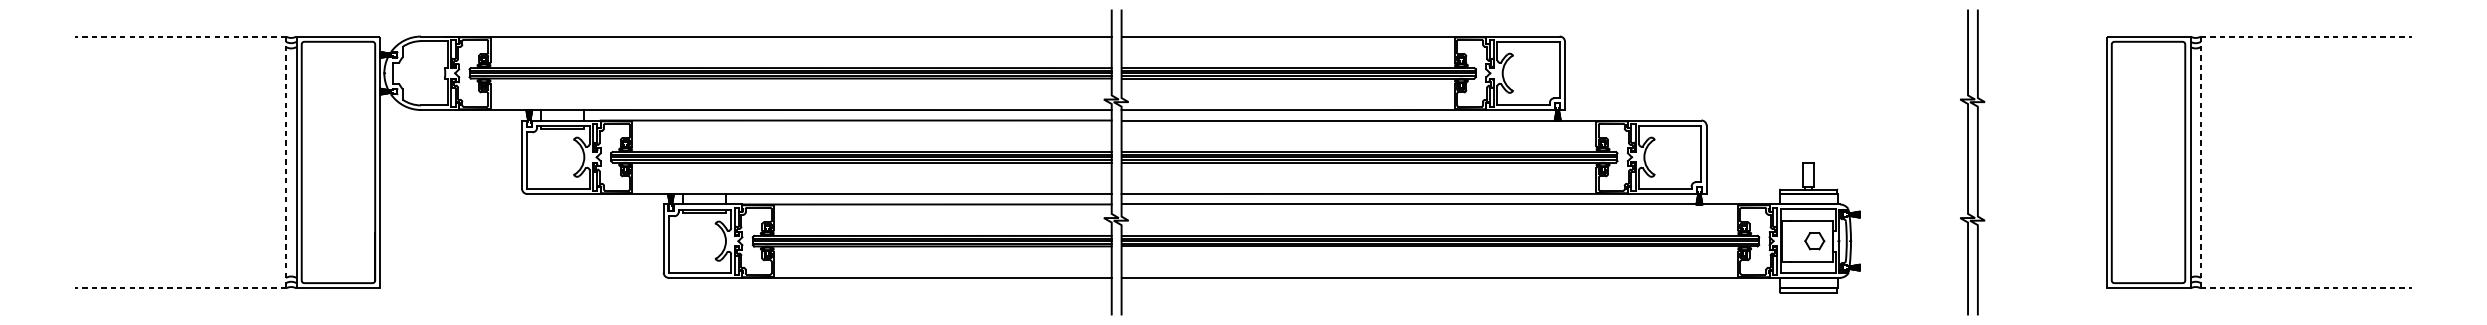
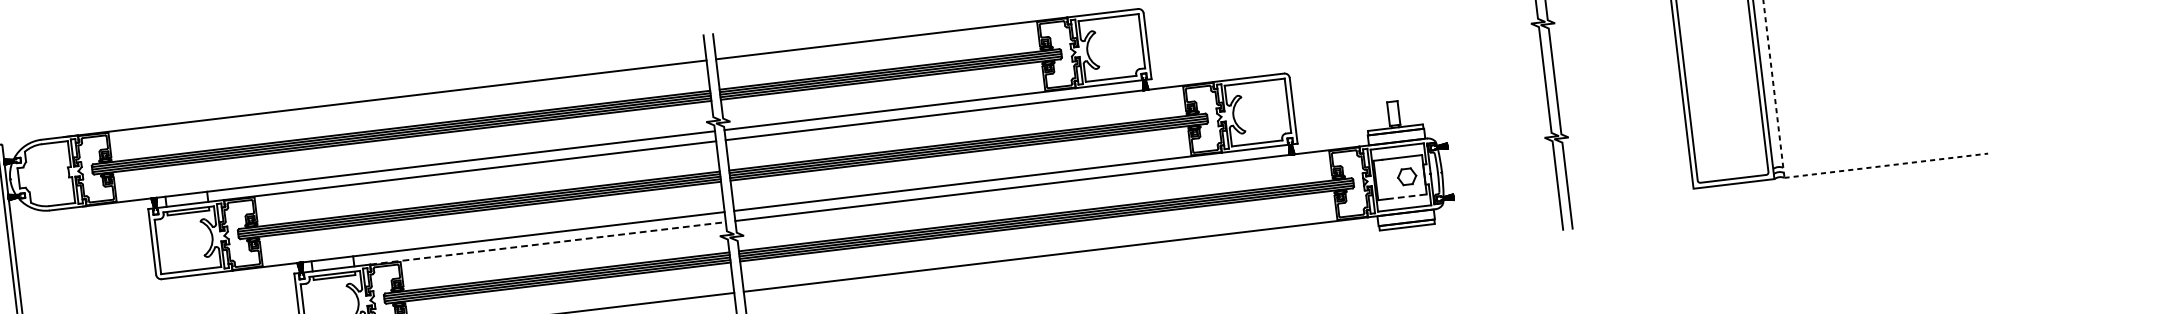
line: (927, 204) -> (548, 243), solid -> dashed
line: (1812, 261) -> (1407, 196), solid -> dashed

